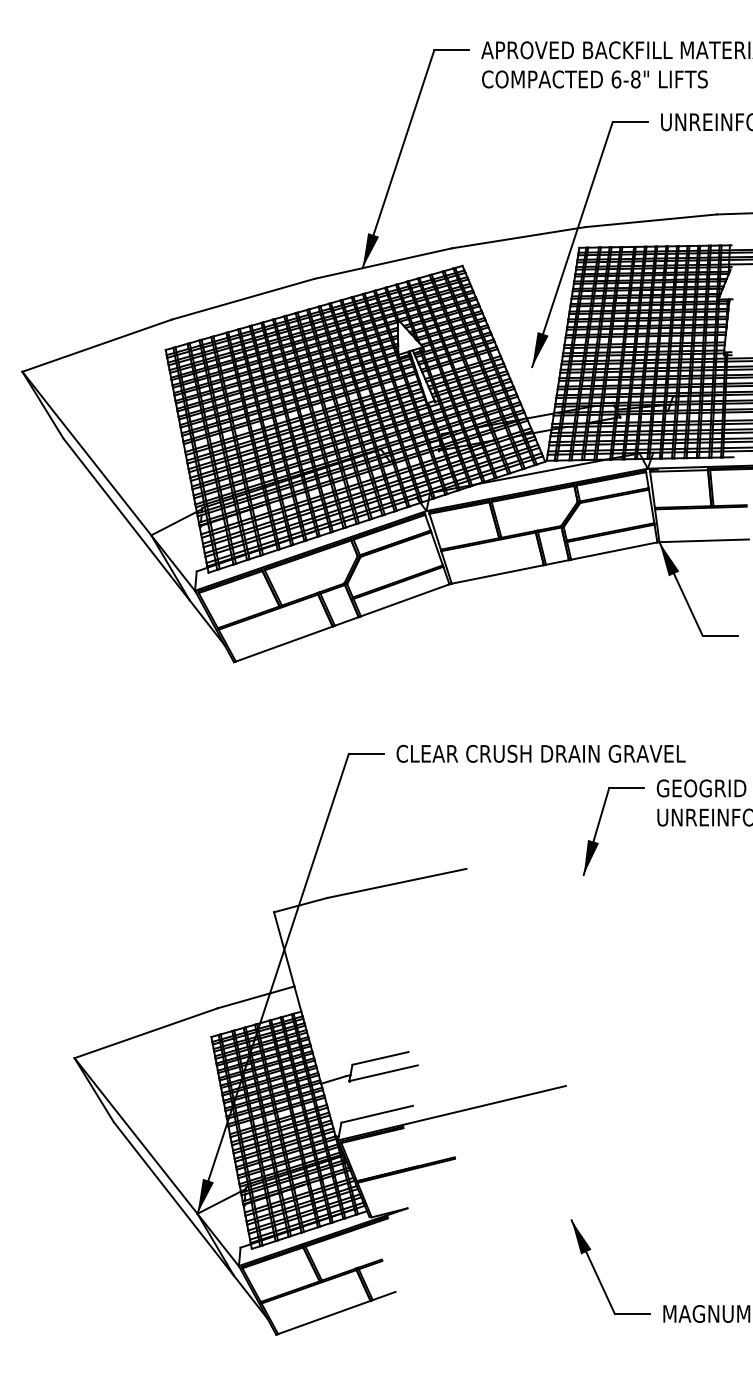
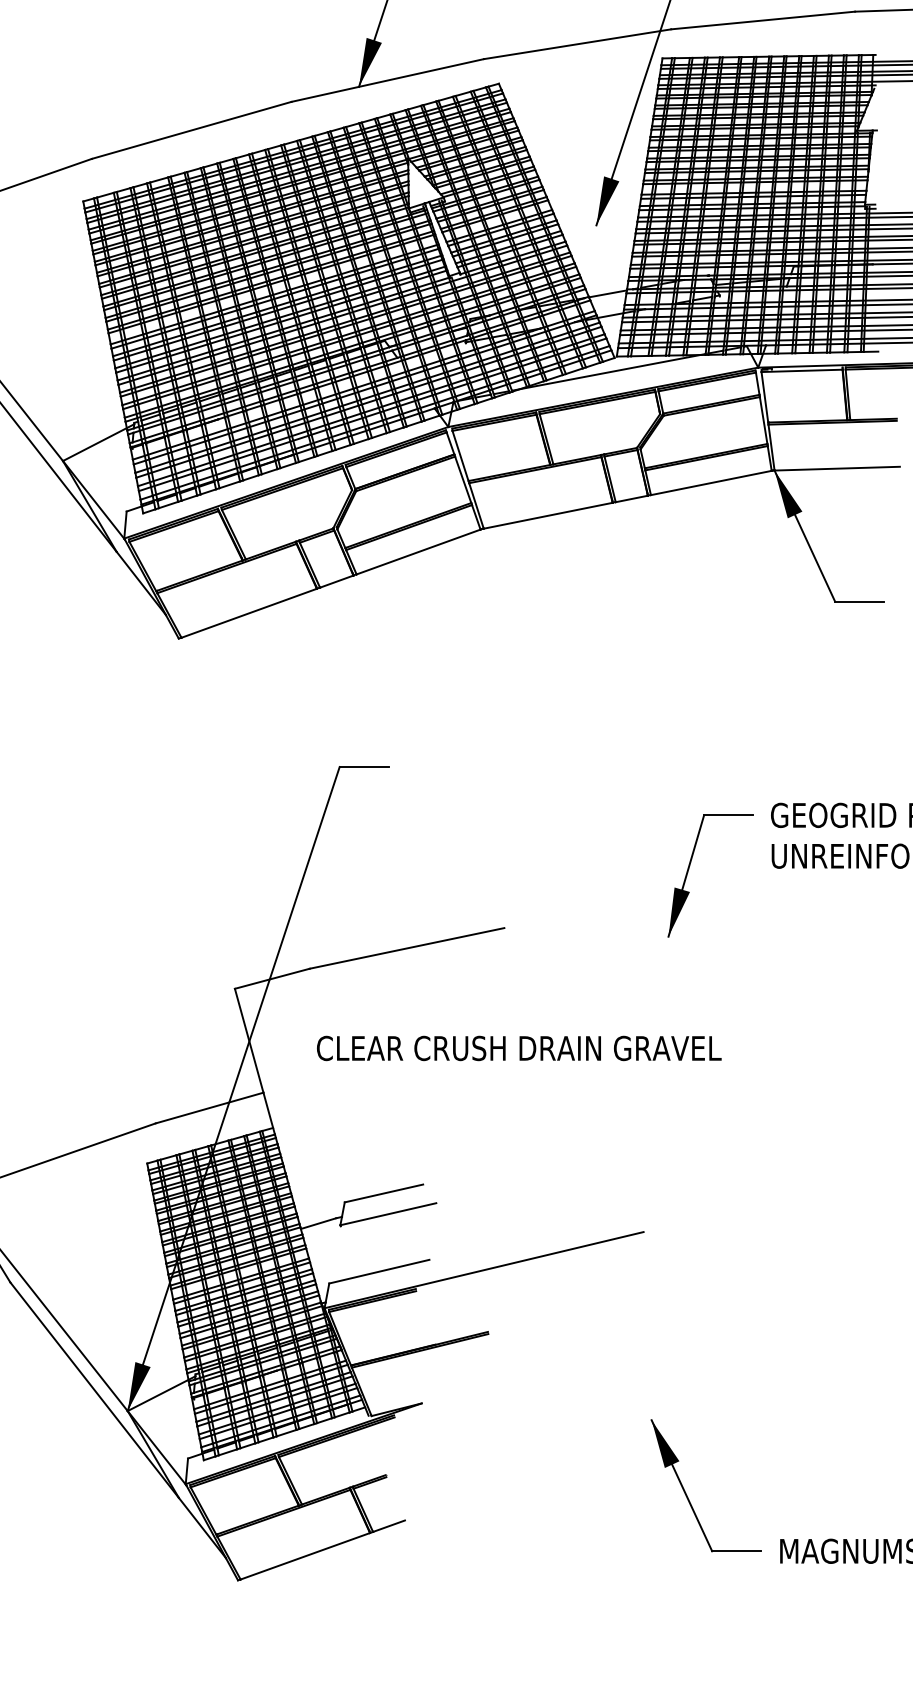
text: (540, 753) -> (518, 1047), moved

